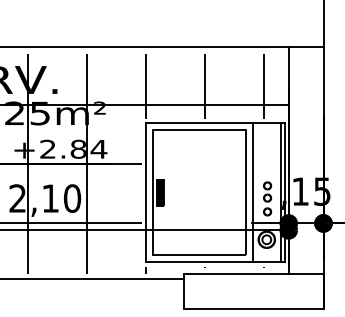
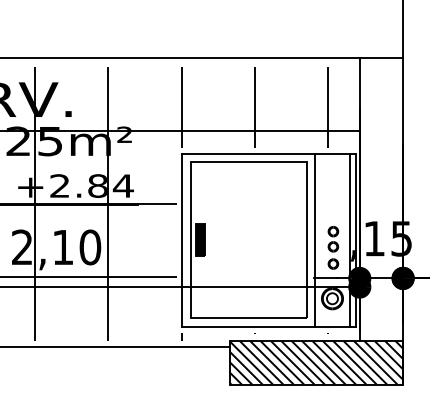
hatch: (253, 290) -> (315, 361), added

